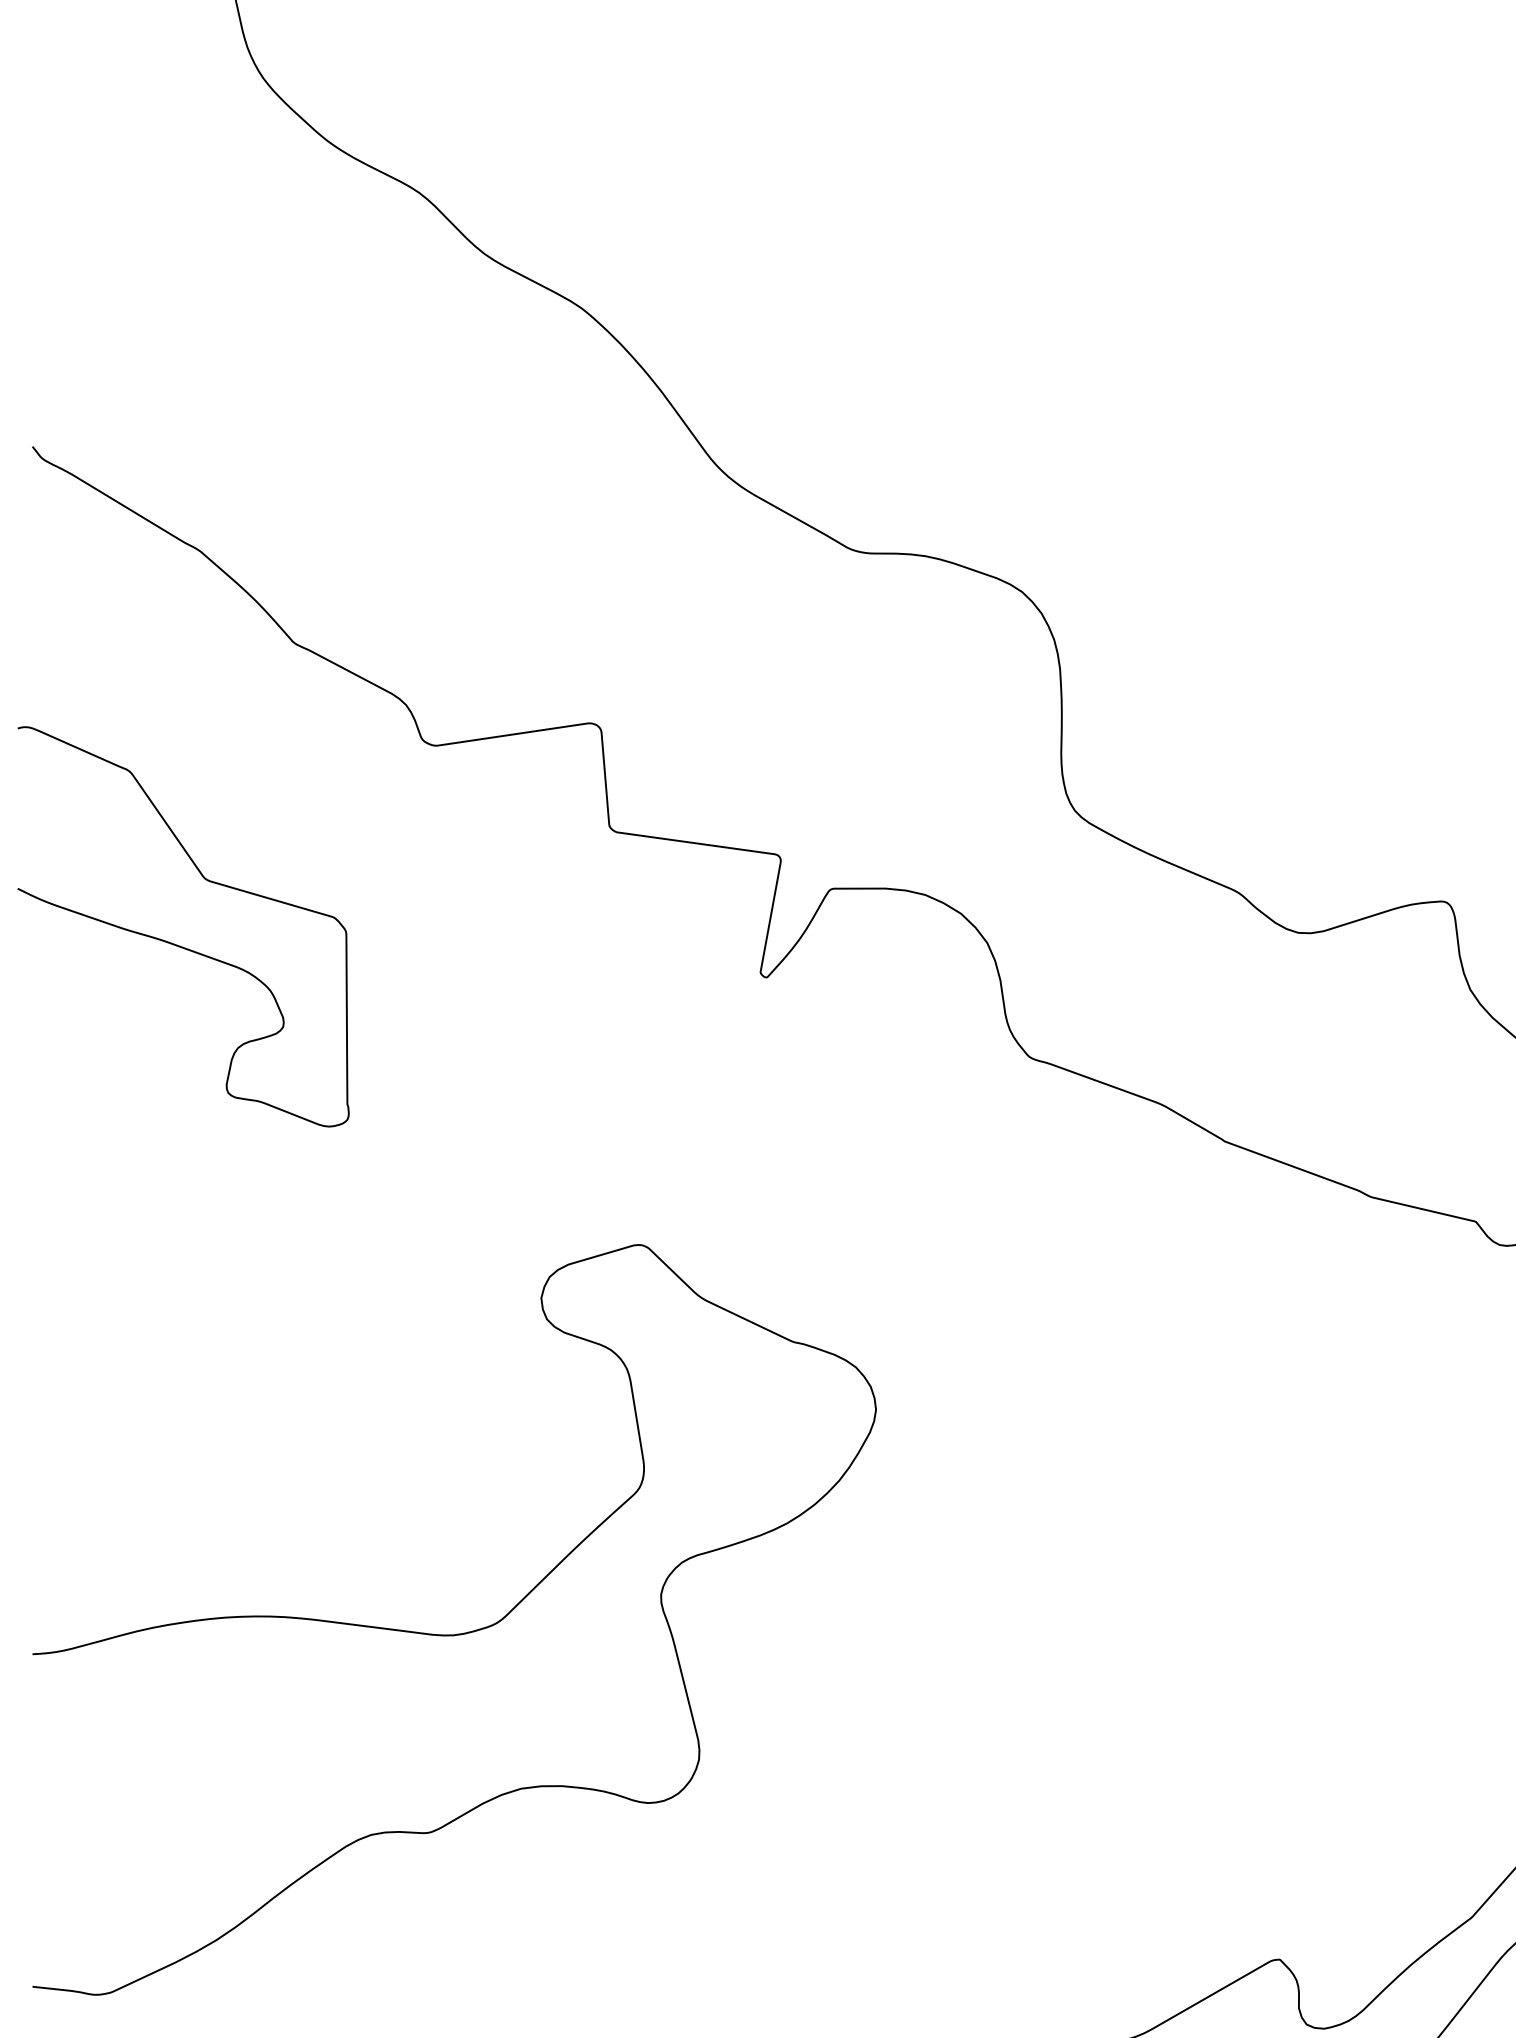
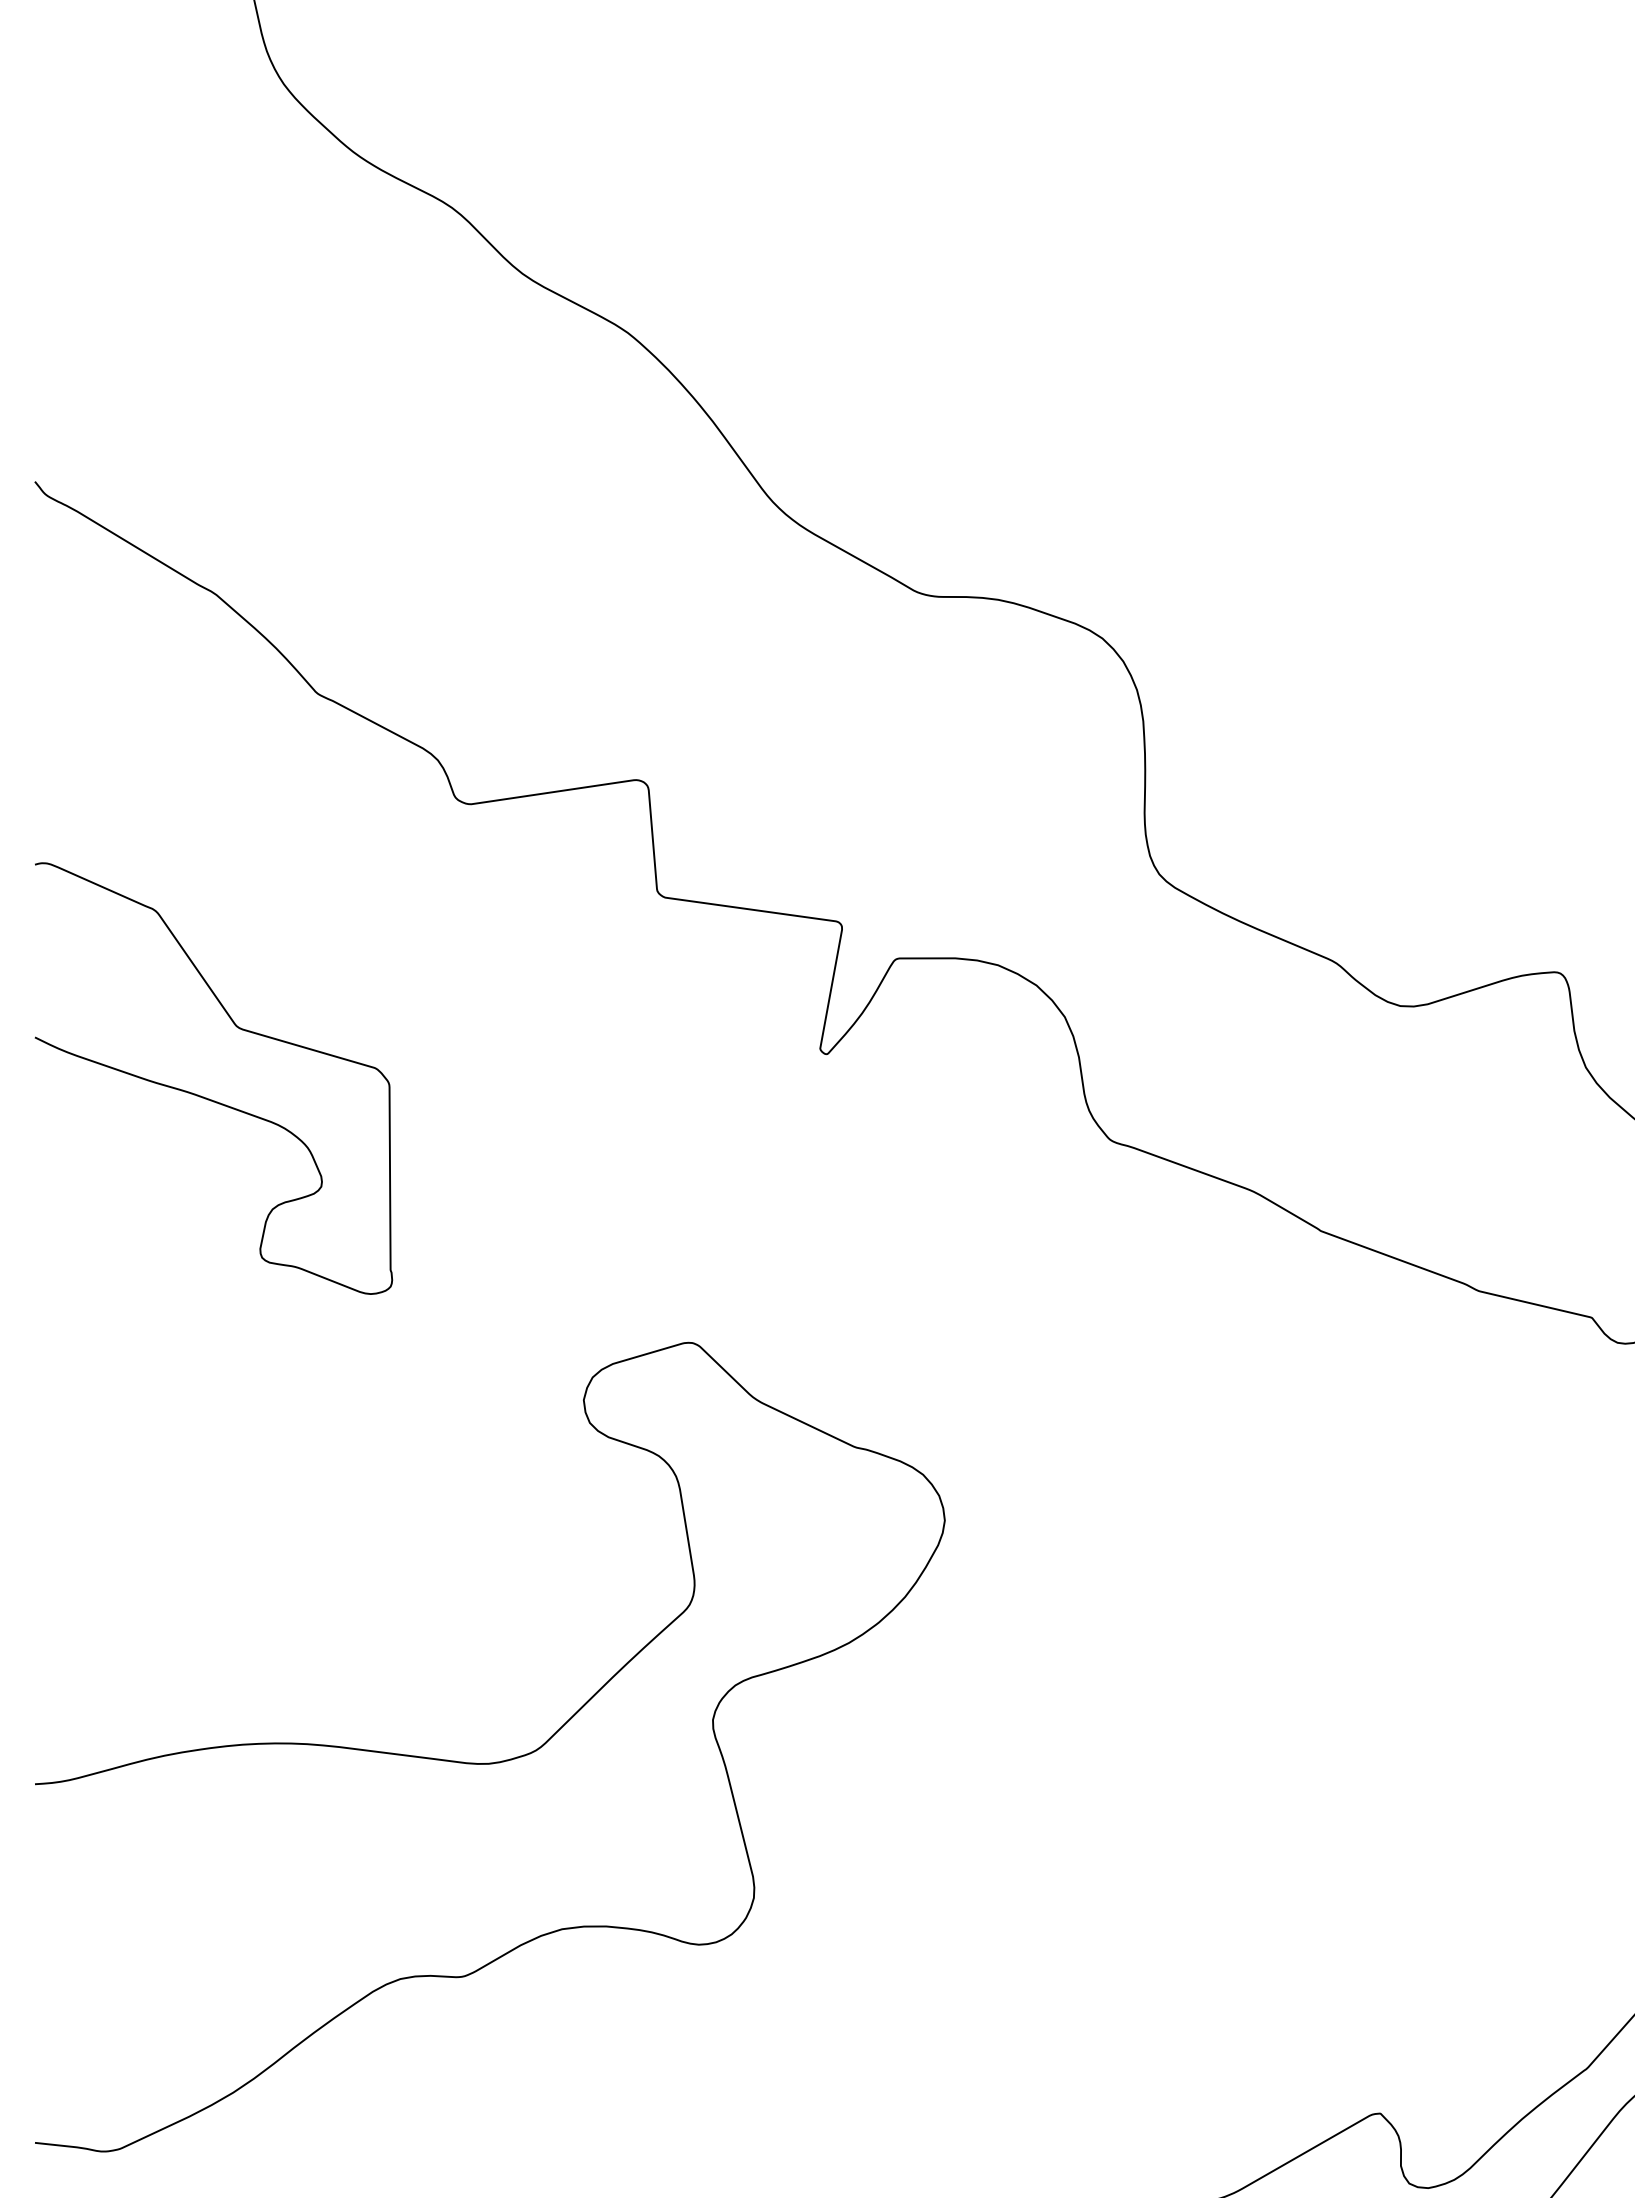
curve: (176, 944) -> (206, 1097), moved

